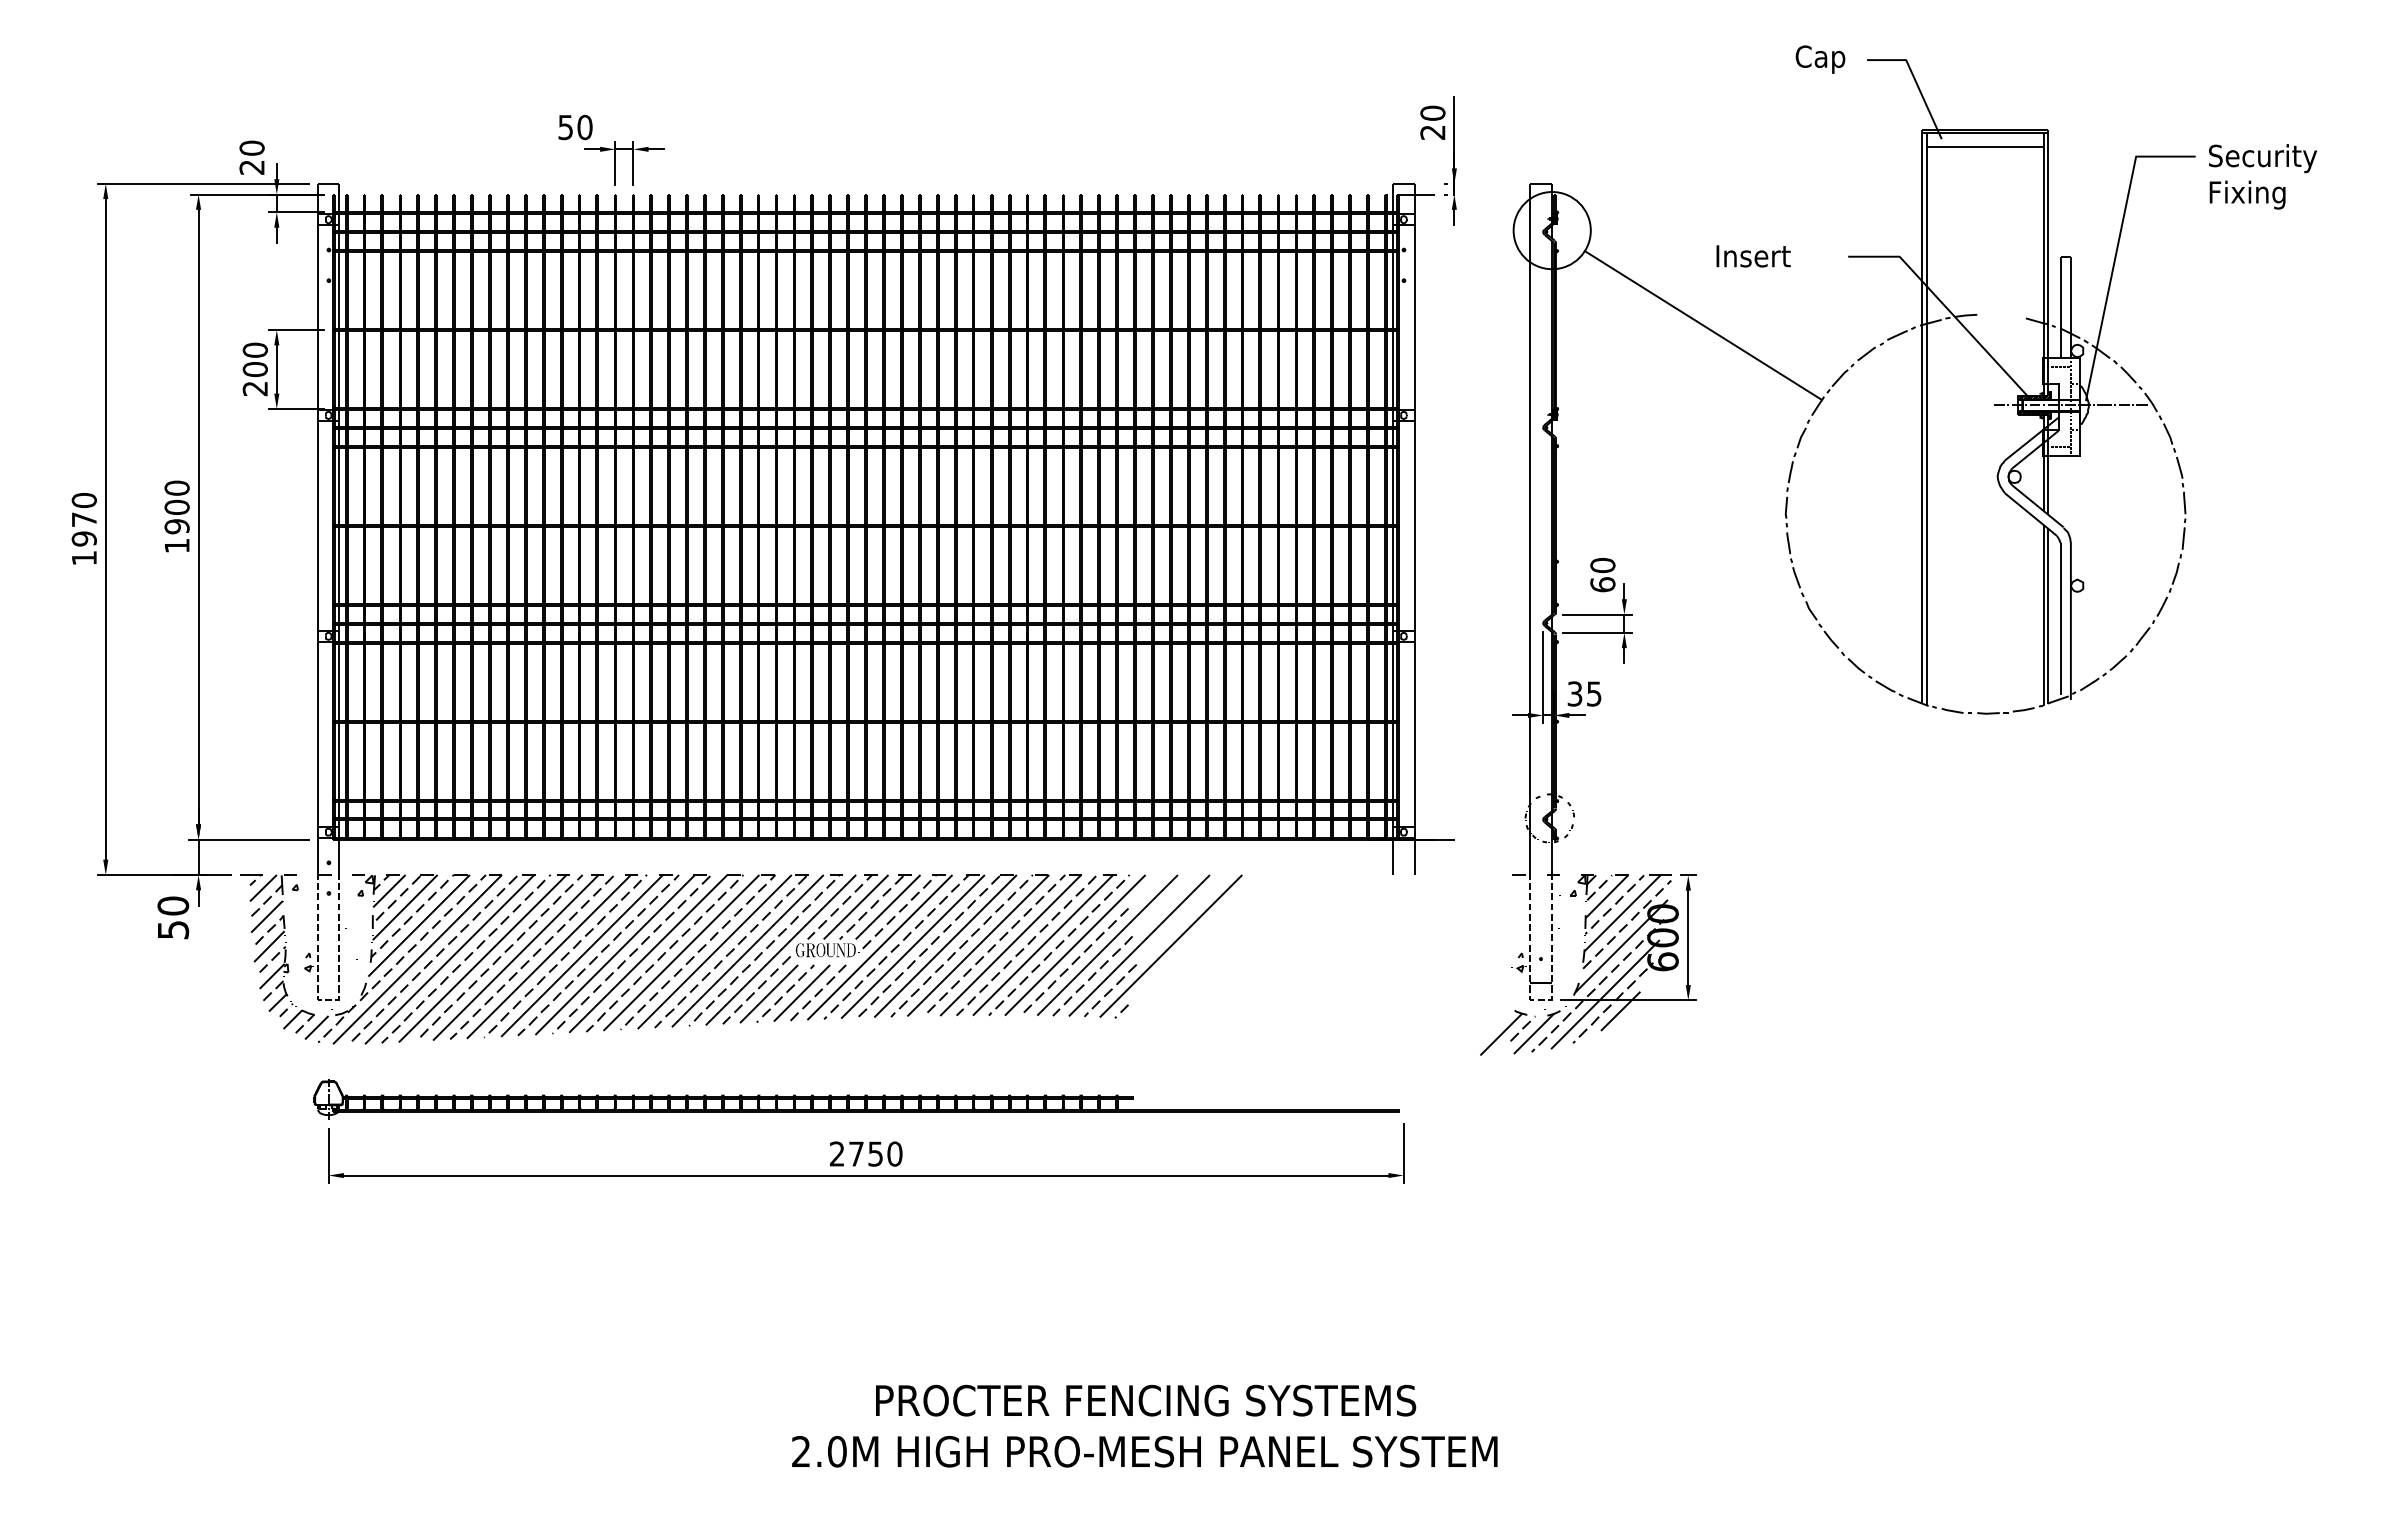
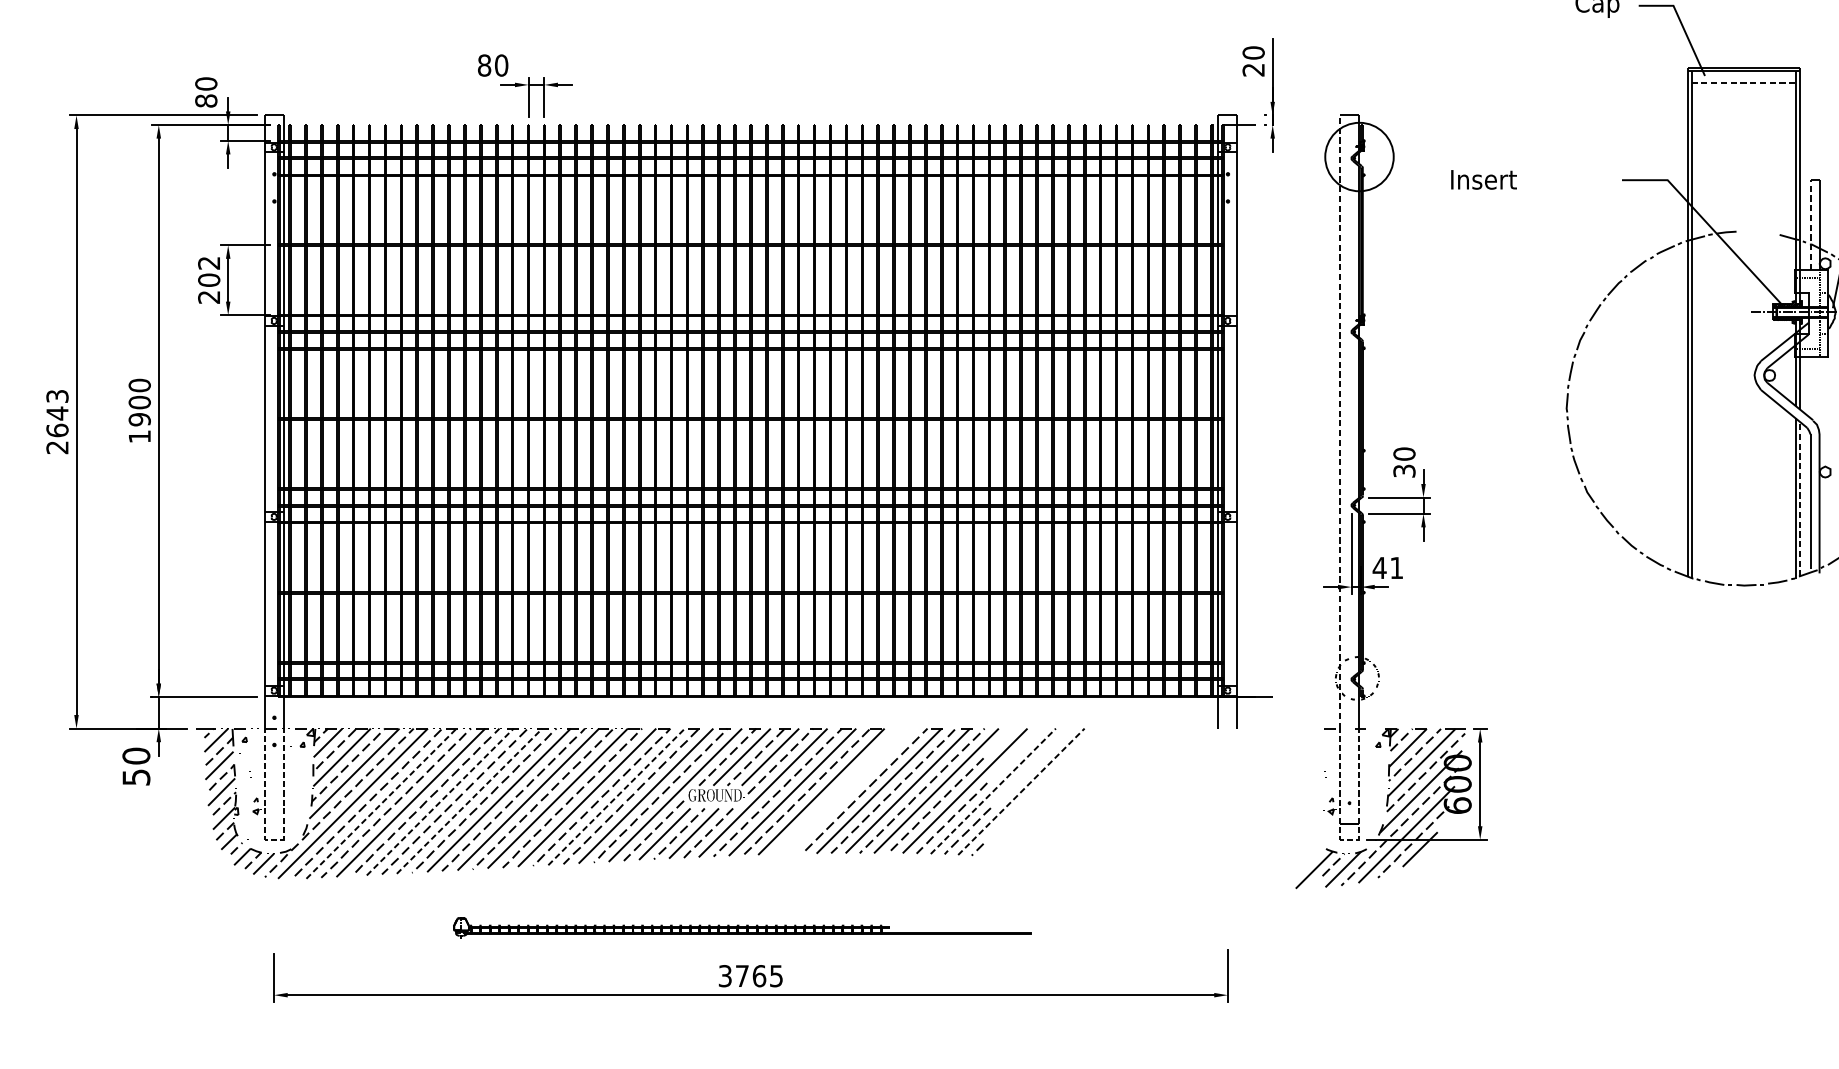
text: (565, 127) -> (484, 65), 50 -> 80
line: (1985, 147) -> (1743, 83), solid -> dashed
text: (251, 167) -> (205, 101), 20 -> 80
text: (1753, 256) -> (1483, 180), moved
line: (2060, 307) -> (1810, 225), solid -> dashed
line: (1703, 325) -> (1493, 241), removed
text: (254, 349) -> (208, 262), 200 -> 202
text: (83, 529) -> (56, 422), 1970 -> 2643
line: (1530, 529) -> (1340, 422), solid -> dashed
text: (1602, 584) -> (1404, 470), 60 -> 30
line: (2048, 615) -> (1799, 498), solid -> dashed
text: (1584, 693) -> (1388, 567), 35 -> 41
part: (969, 945) -> (842, 791), removed
line: (1139, 945) -> (993, 791), solid -> dashed
line: (1171, 946) -> (1021, 792), solid -> dashed
line: (714, 952) -> (616, 797), solid -> dashed
line: (549, 956) -> (470, 800), solid -> dashed
line: (516, 957) -> (440, 801), solid -> dashed
line: (449, 959) -> (381, 803), solid -> dashed
part: (856, 1099) -> (742, 927), size x0.6
text: (866, 1153) -> (751, 975), 2750 -> 3765

